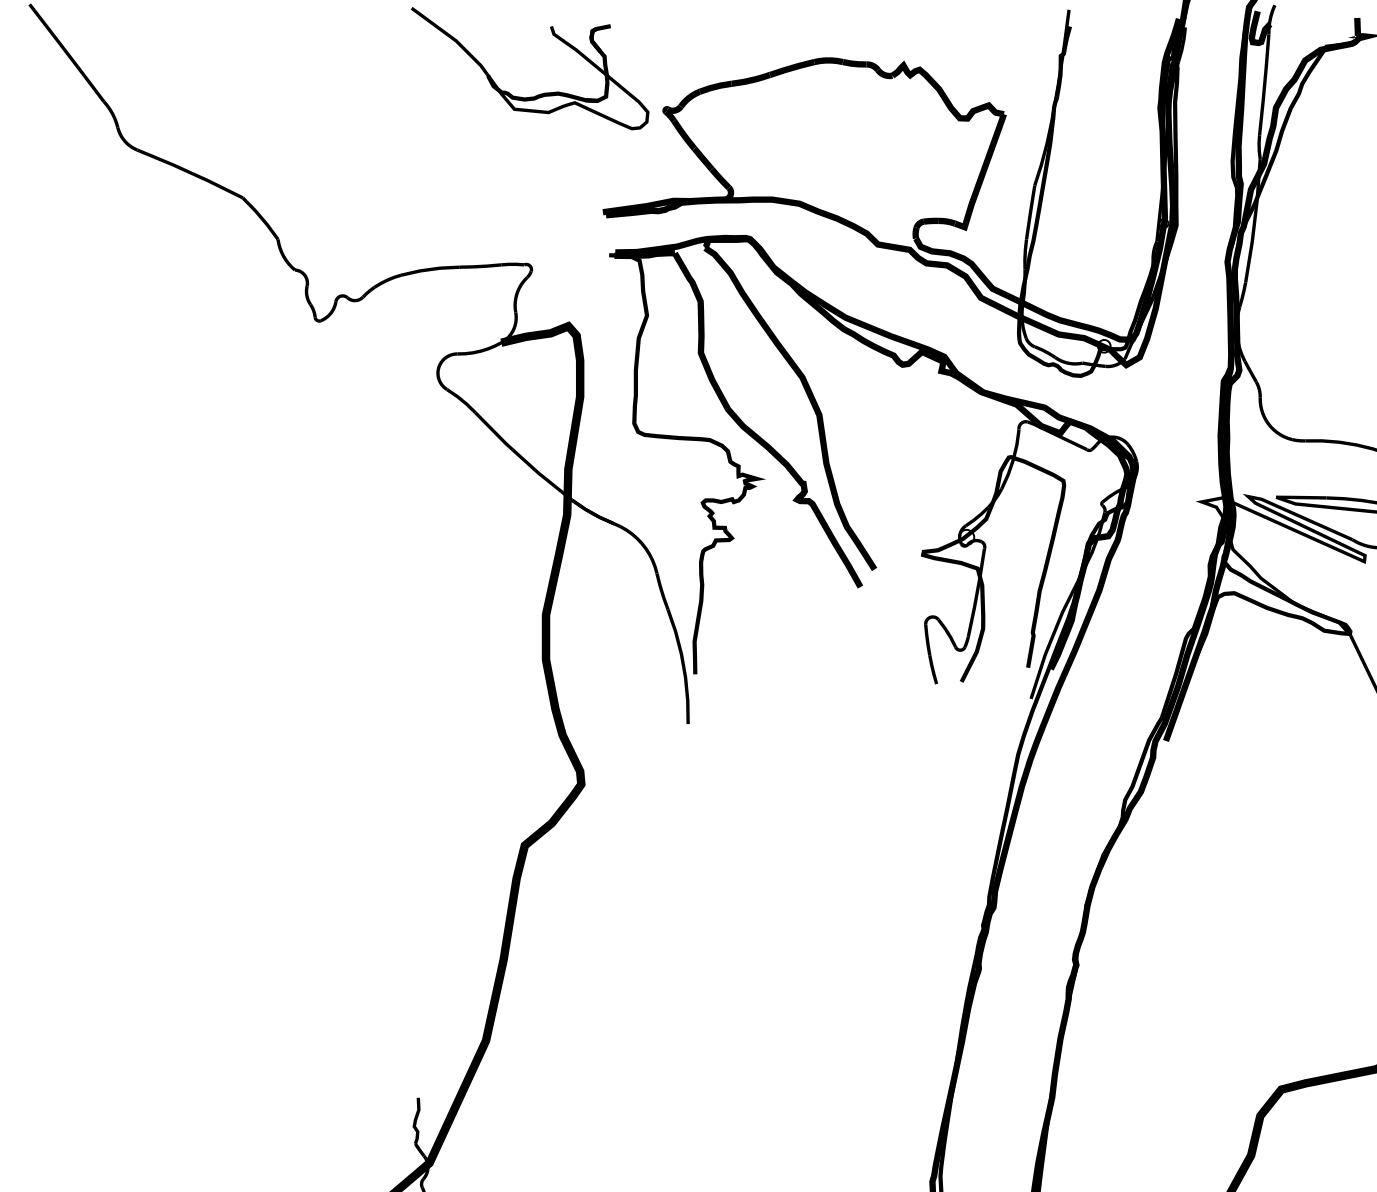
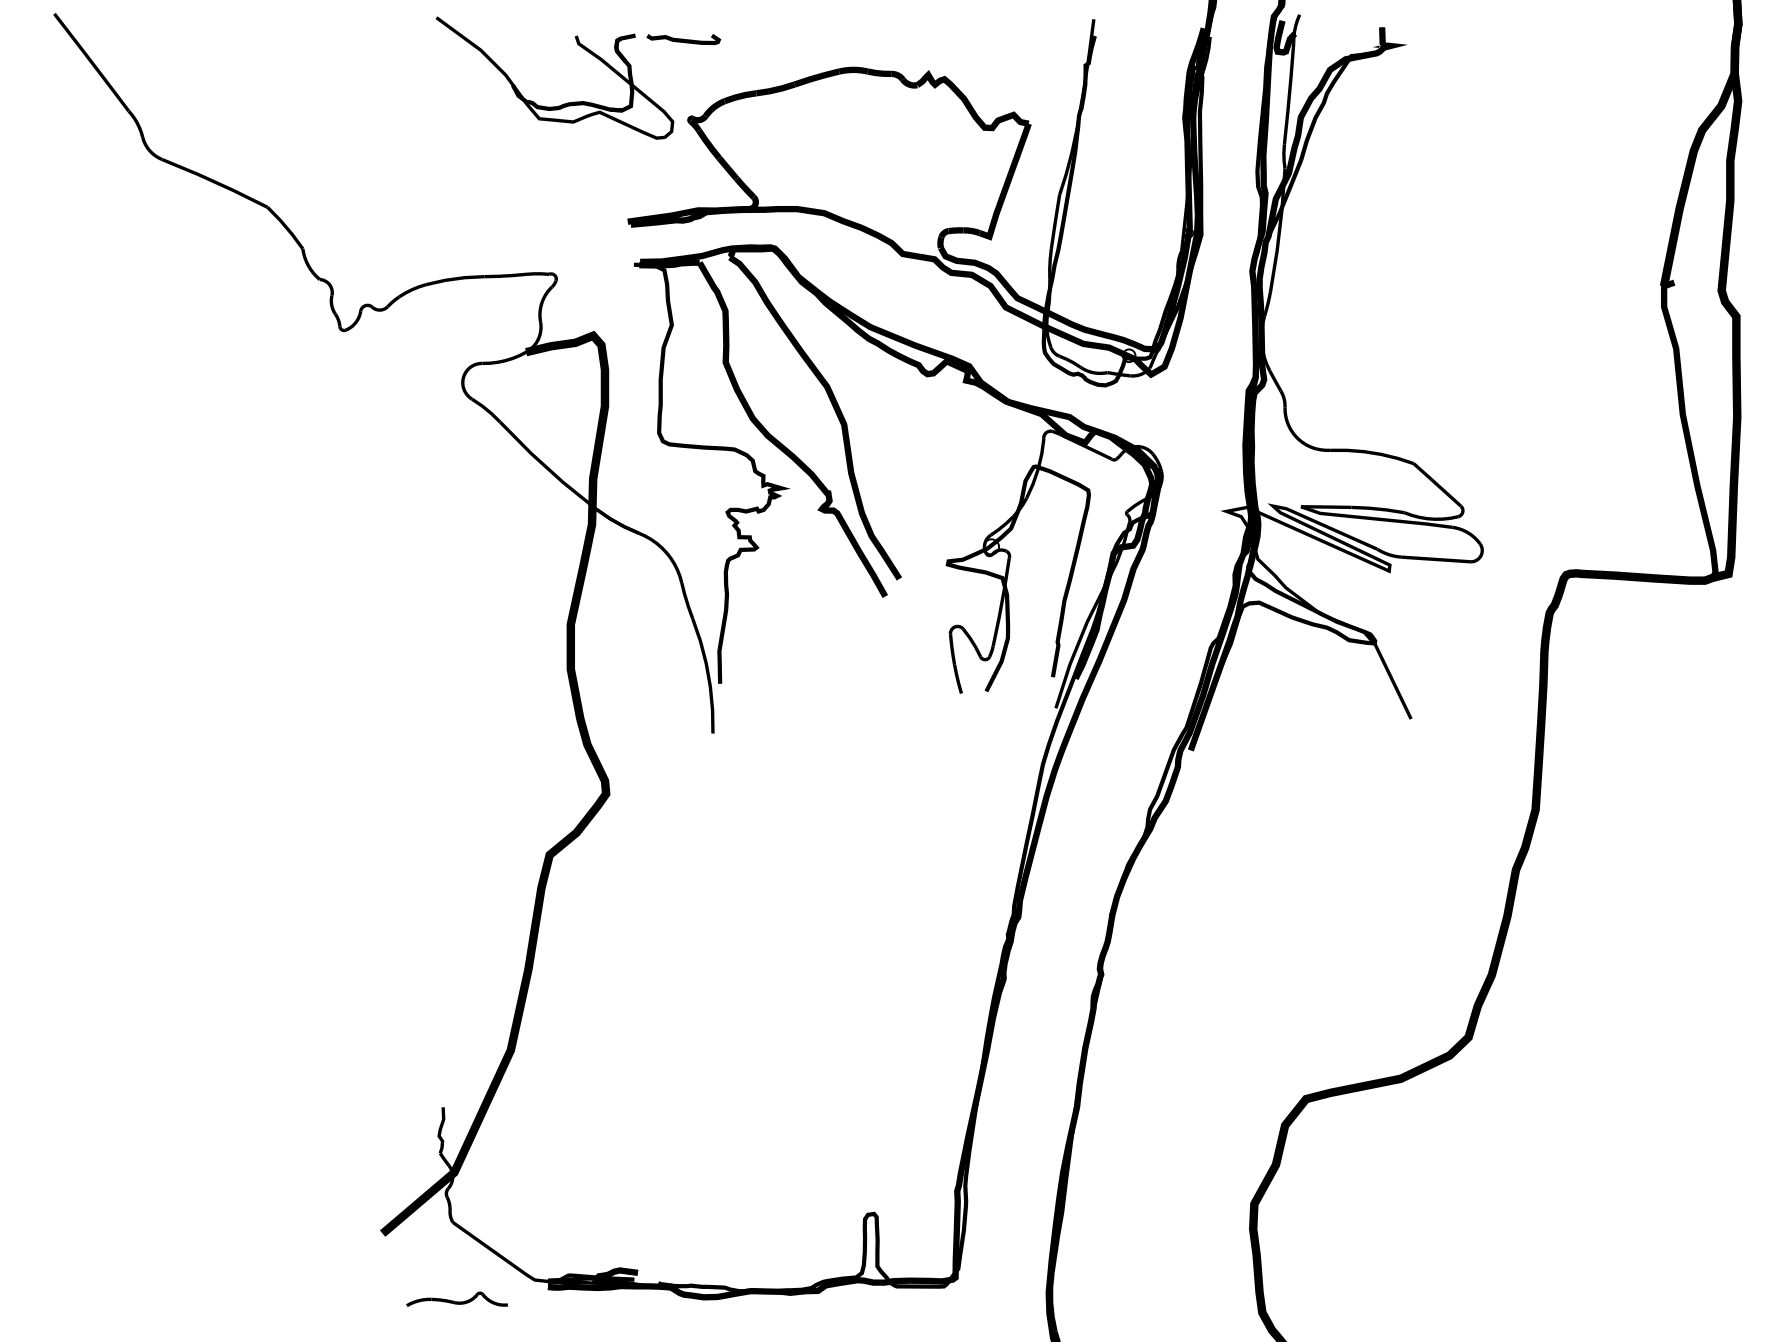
curve: (658, 30) -> (683, 39), added

